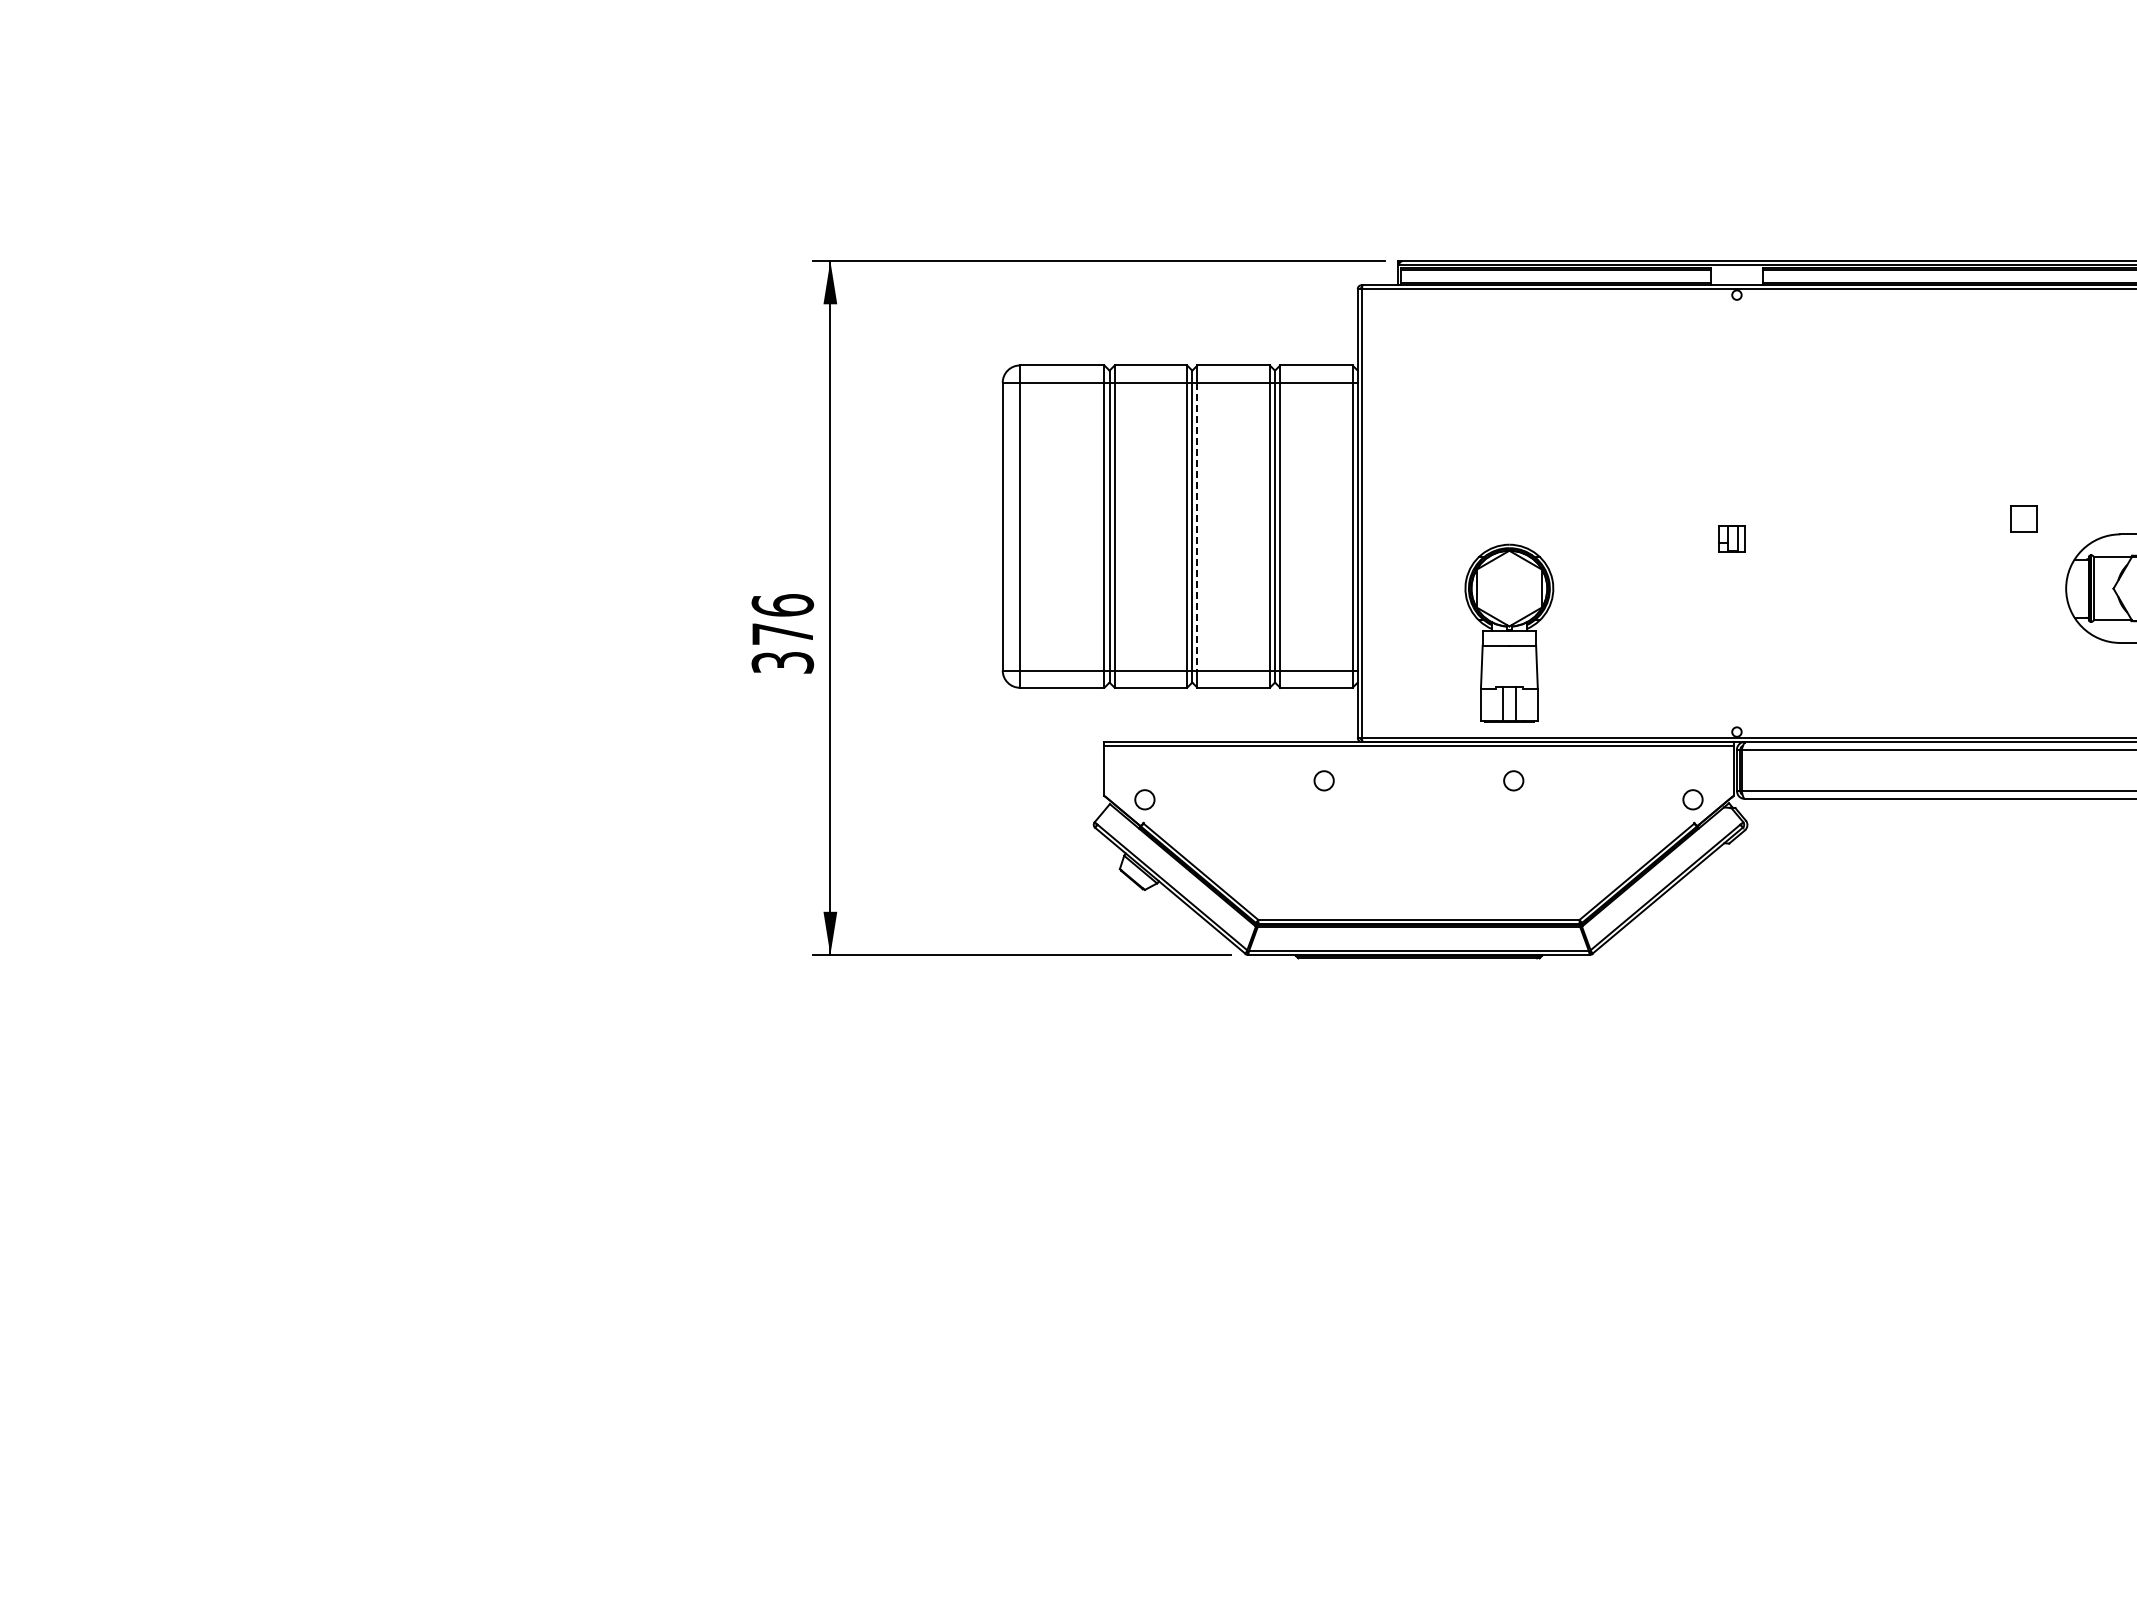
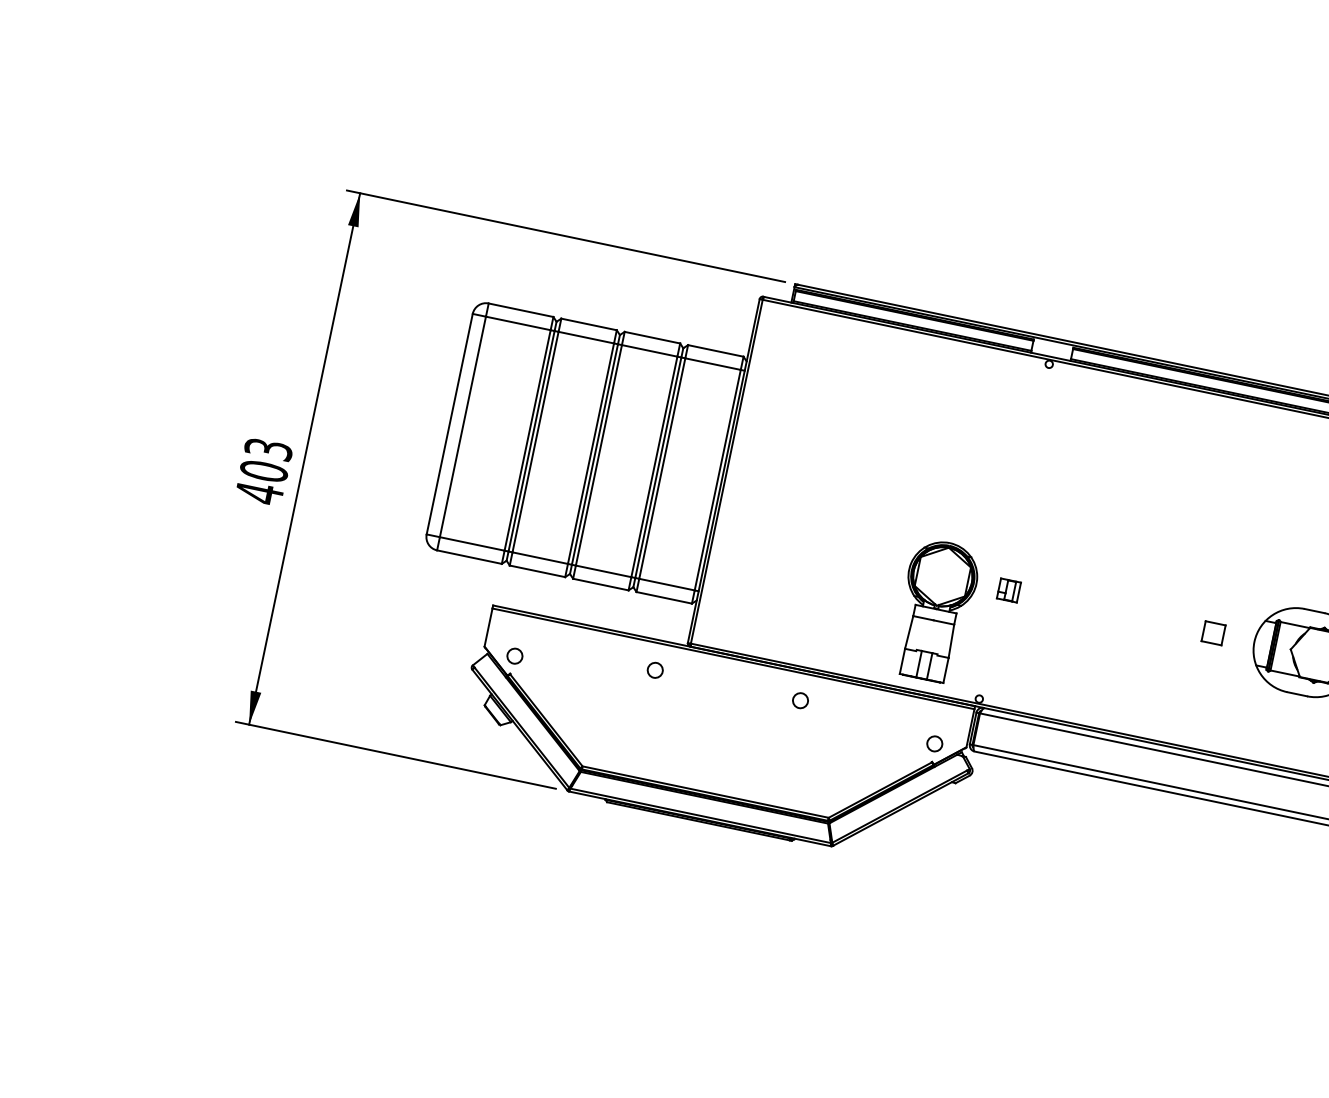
part: (2023, 518) -> (1213, 633), moved
line: (1197, 526) -> (598, 455), dashed -> solid
part: (1731, 538) -> (1008, 590), moved
part: (1509, 632) -> (935, 610), moved
text: (782, 634) -> (263, 471), 376 -> 403

